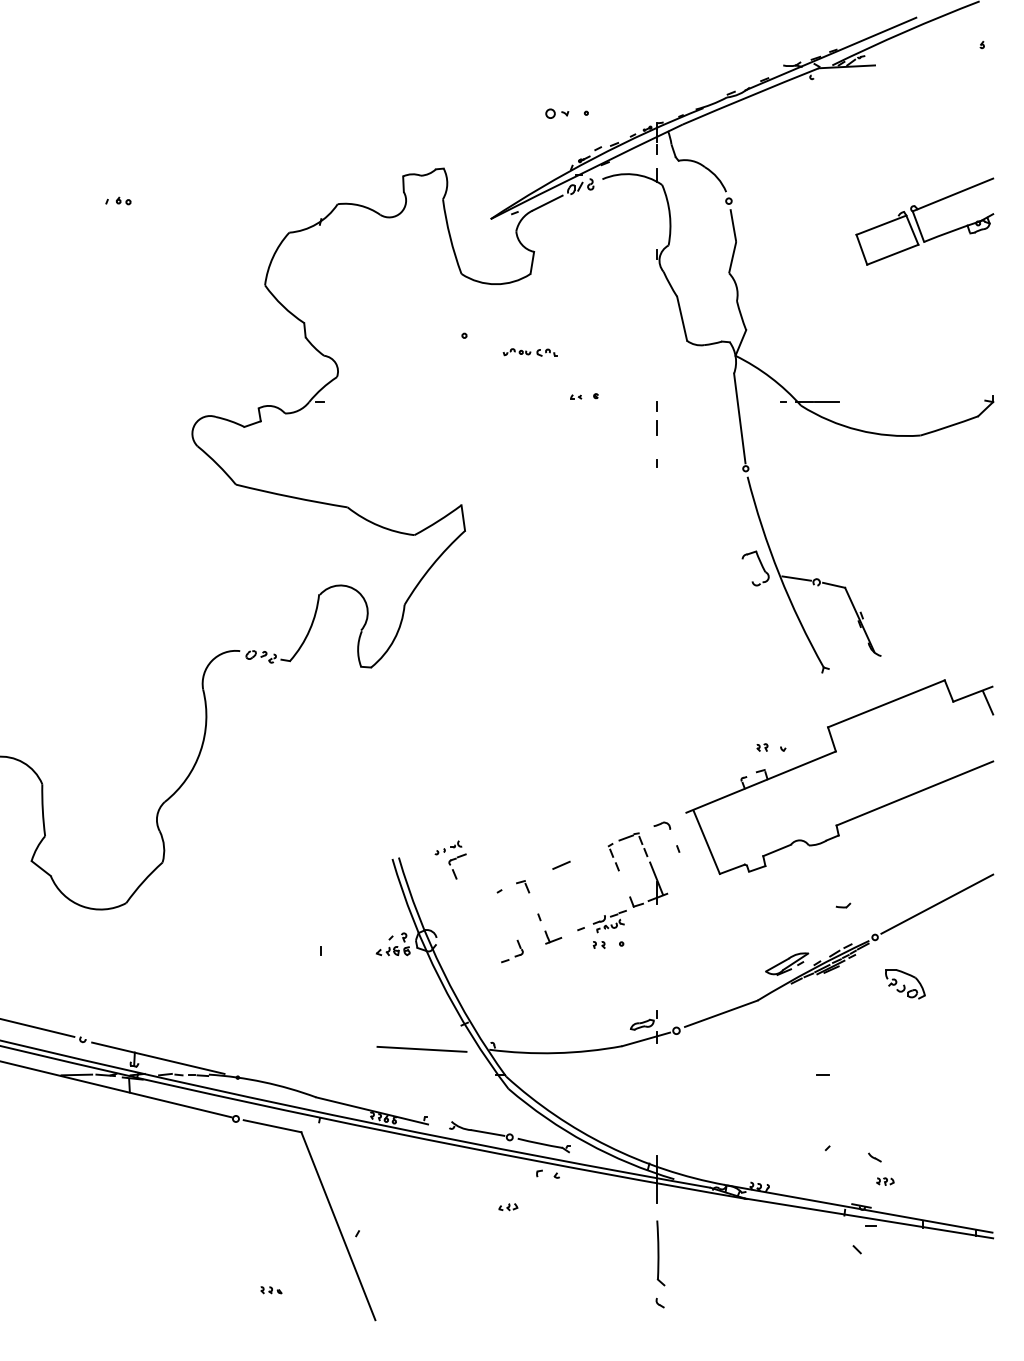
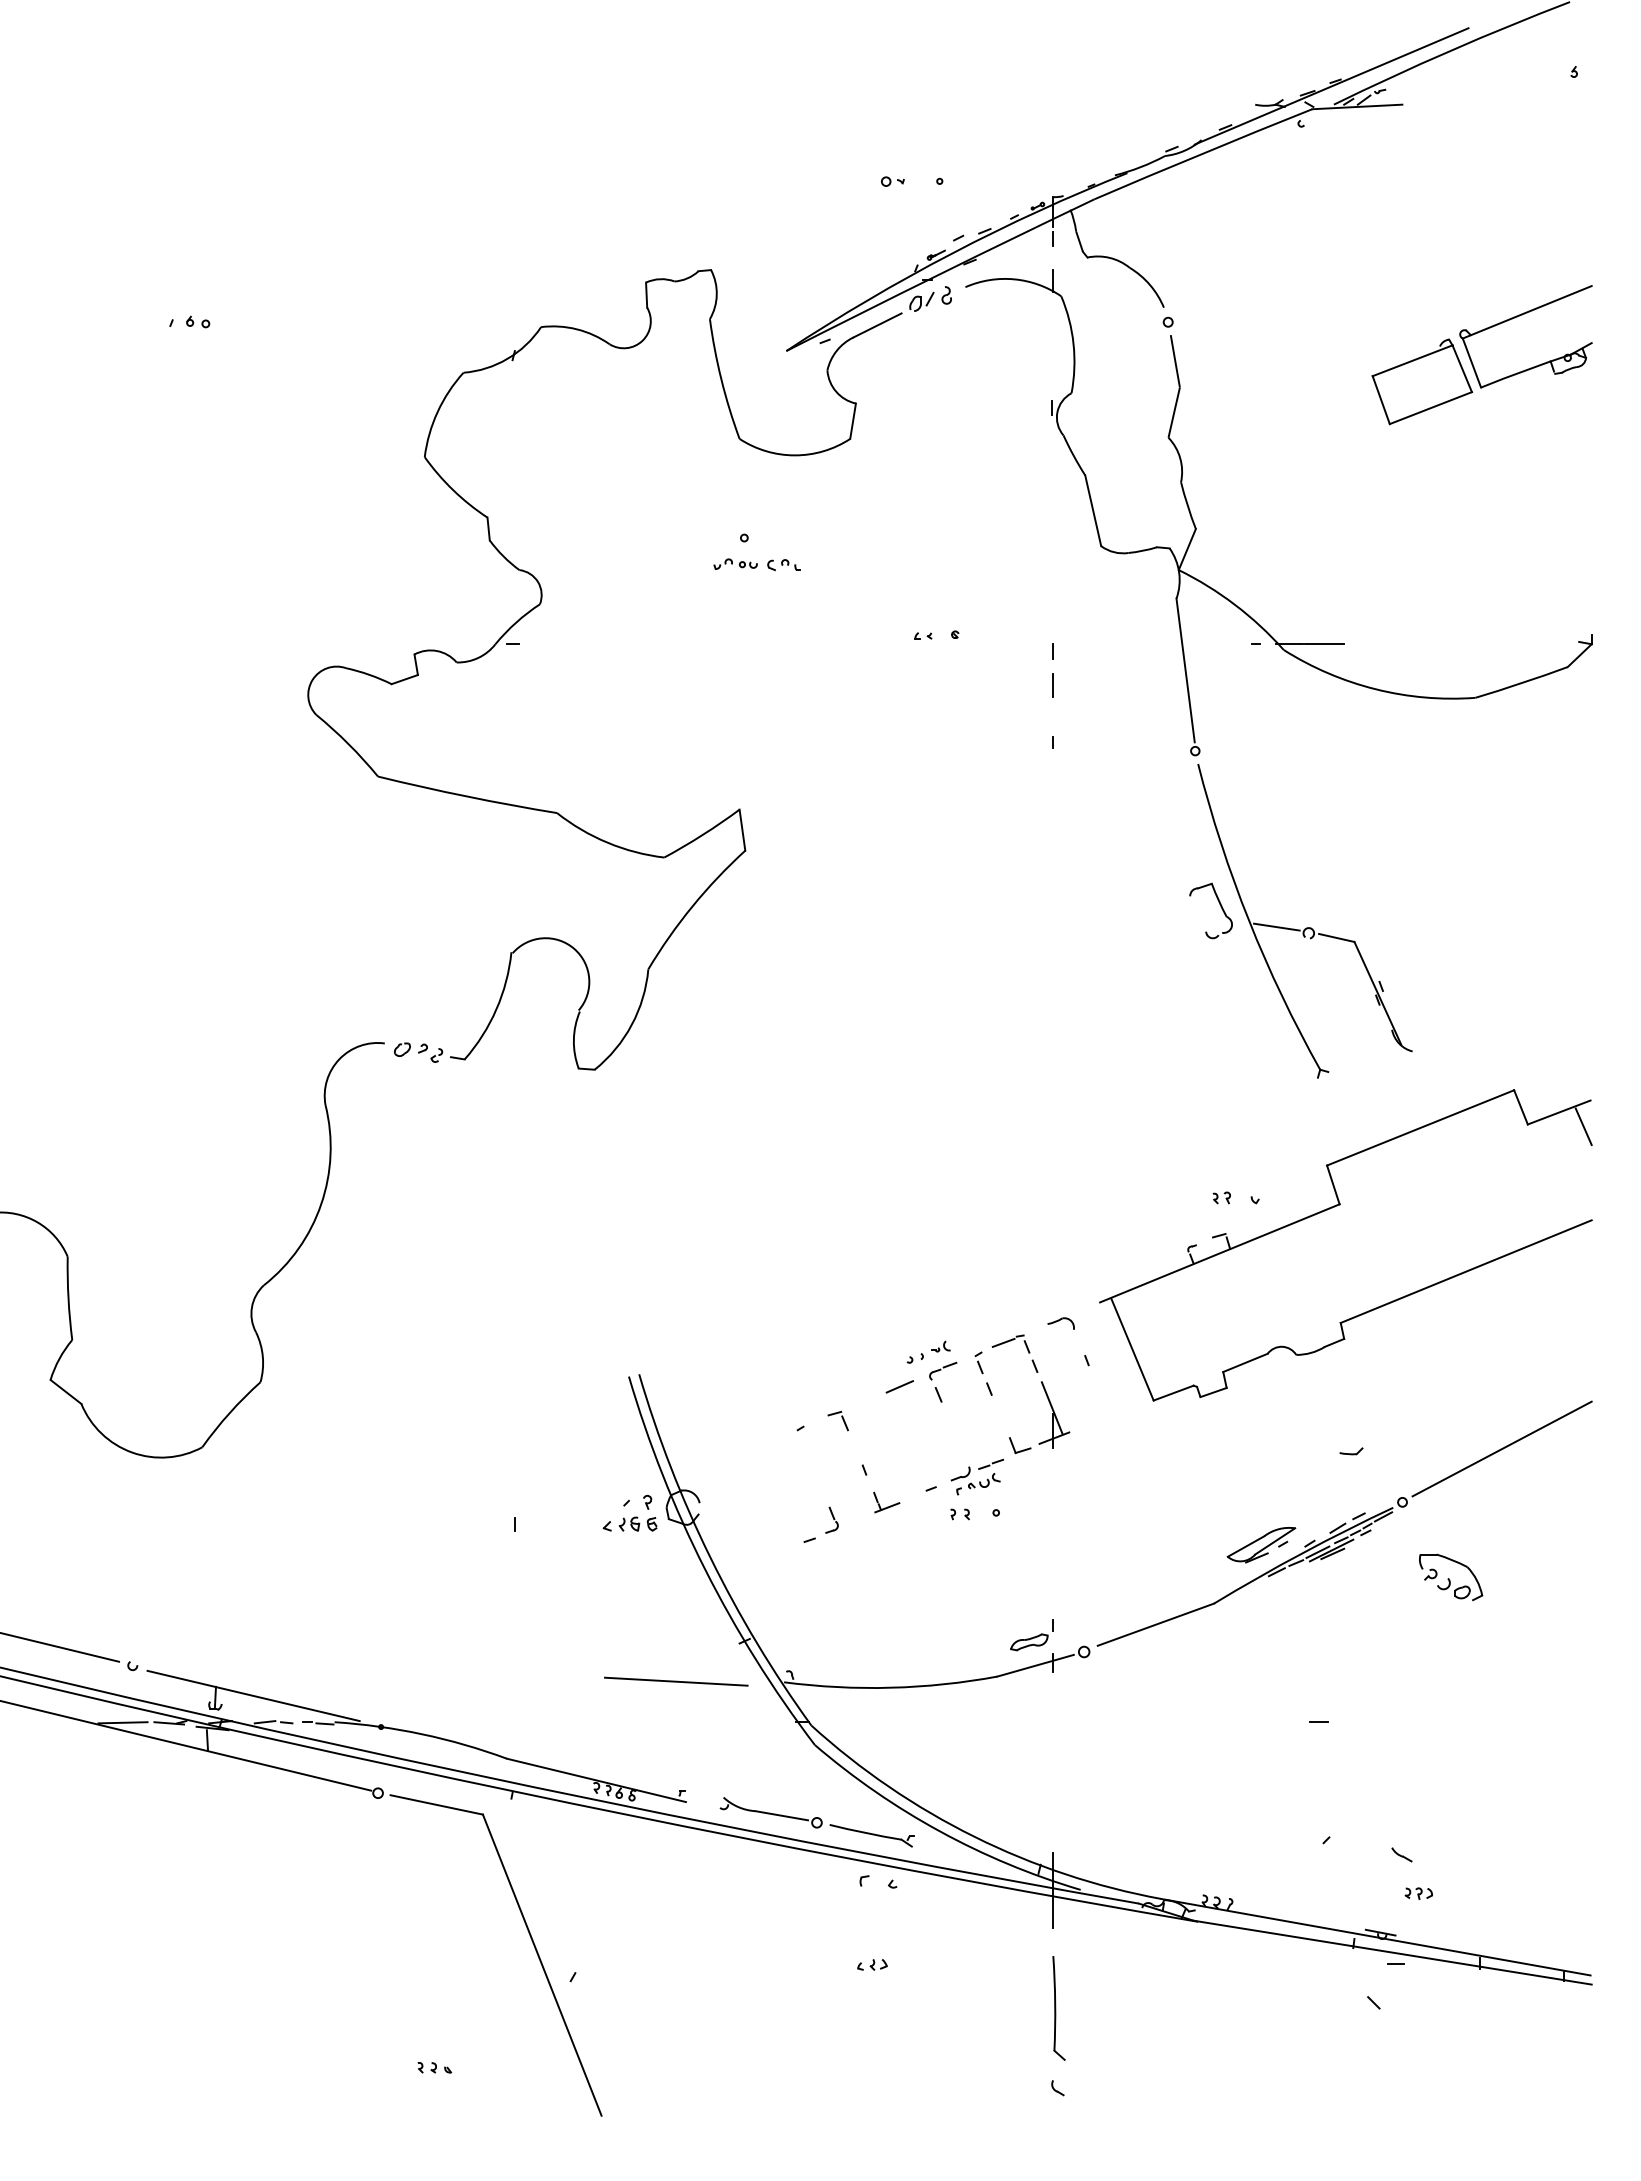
part: (556, 112) -> (891, 180), size x0.62
part: (529, 352) -> (755, 564), moved
part: (450, 859) -> (931, 1370), moved
part: (508, 1207) -> (872, 1965), moved

